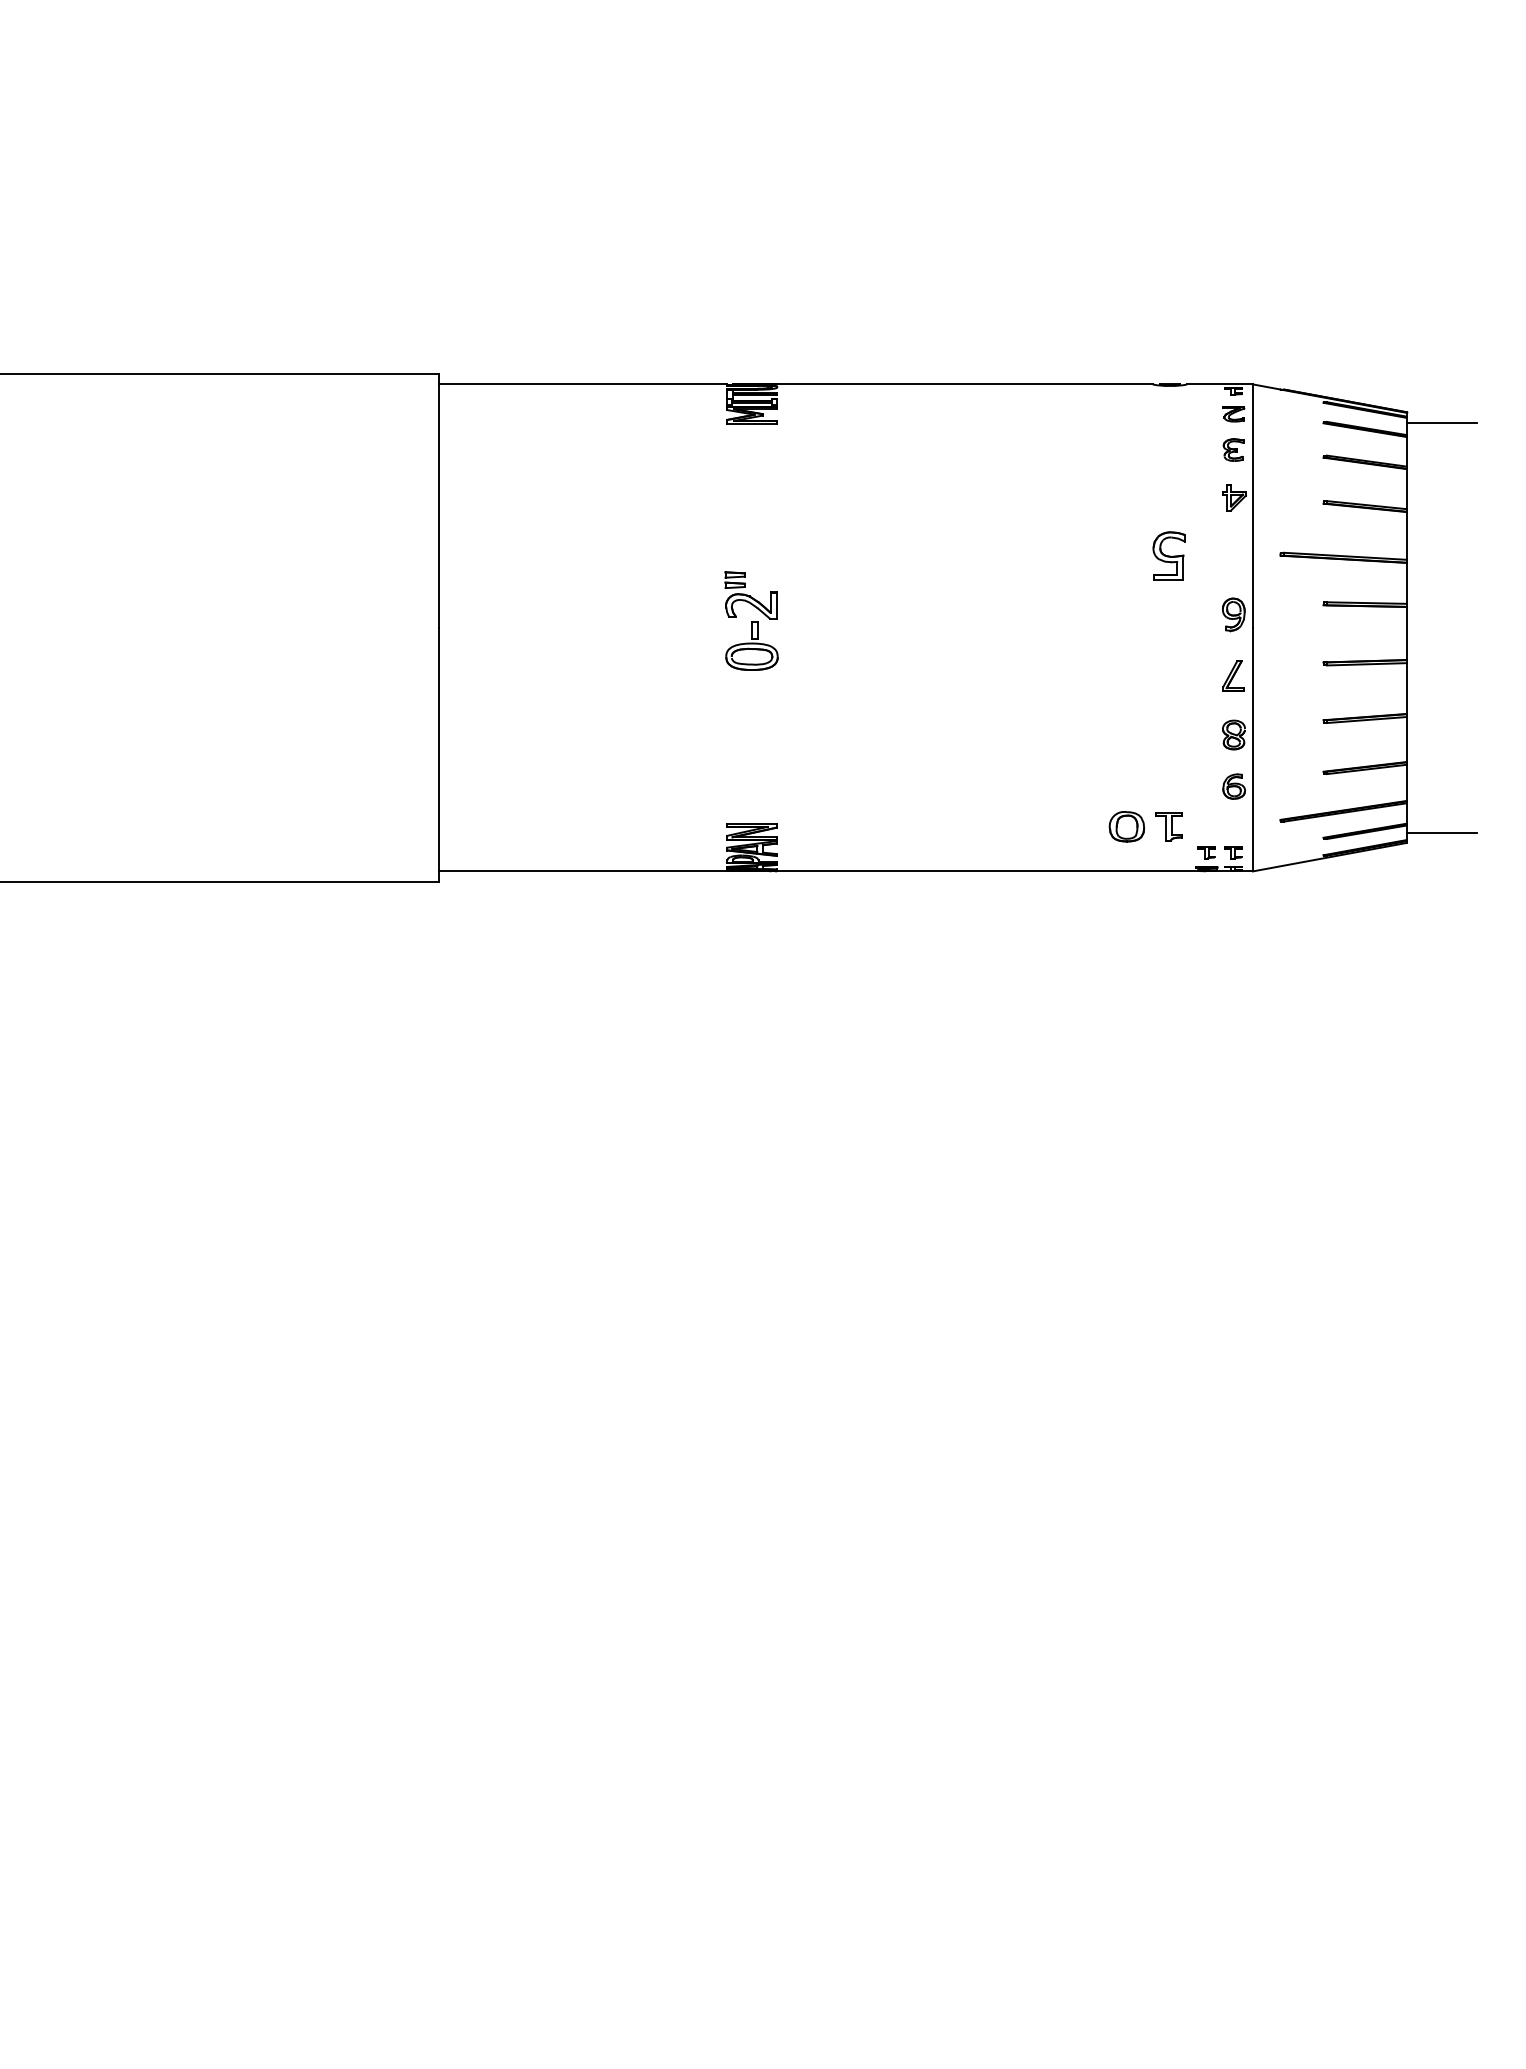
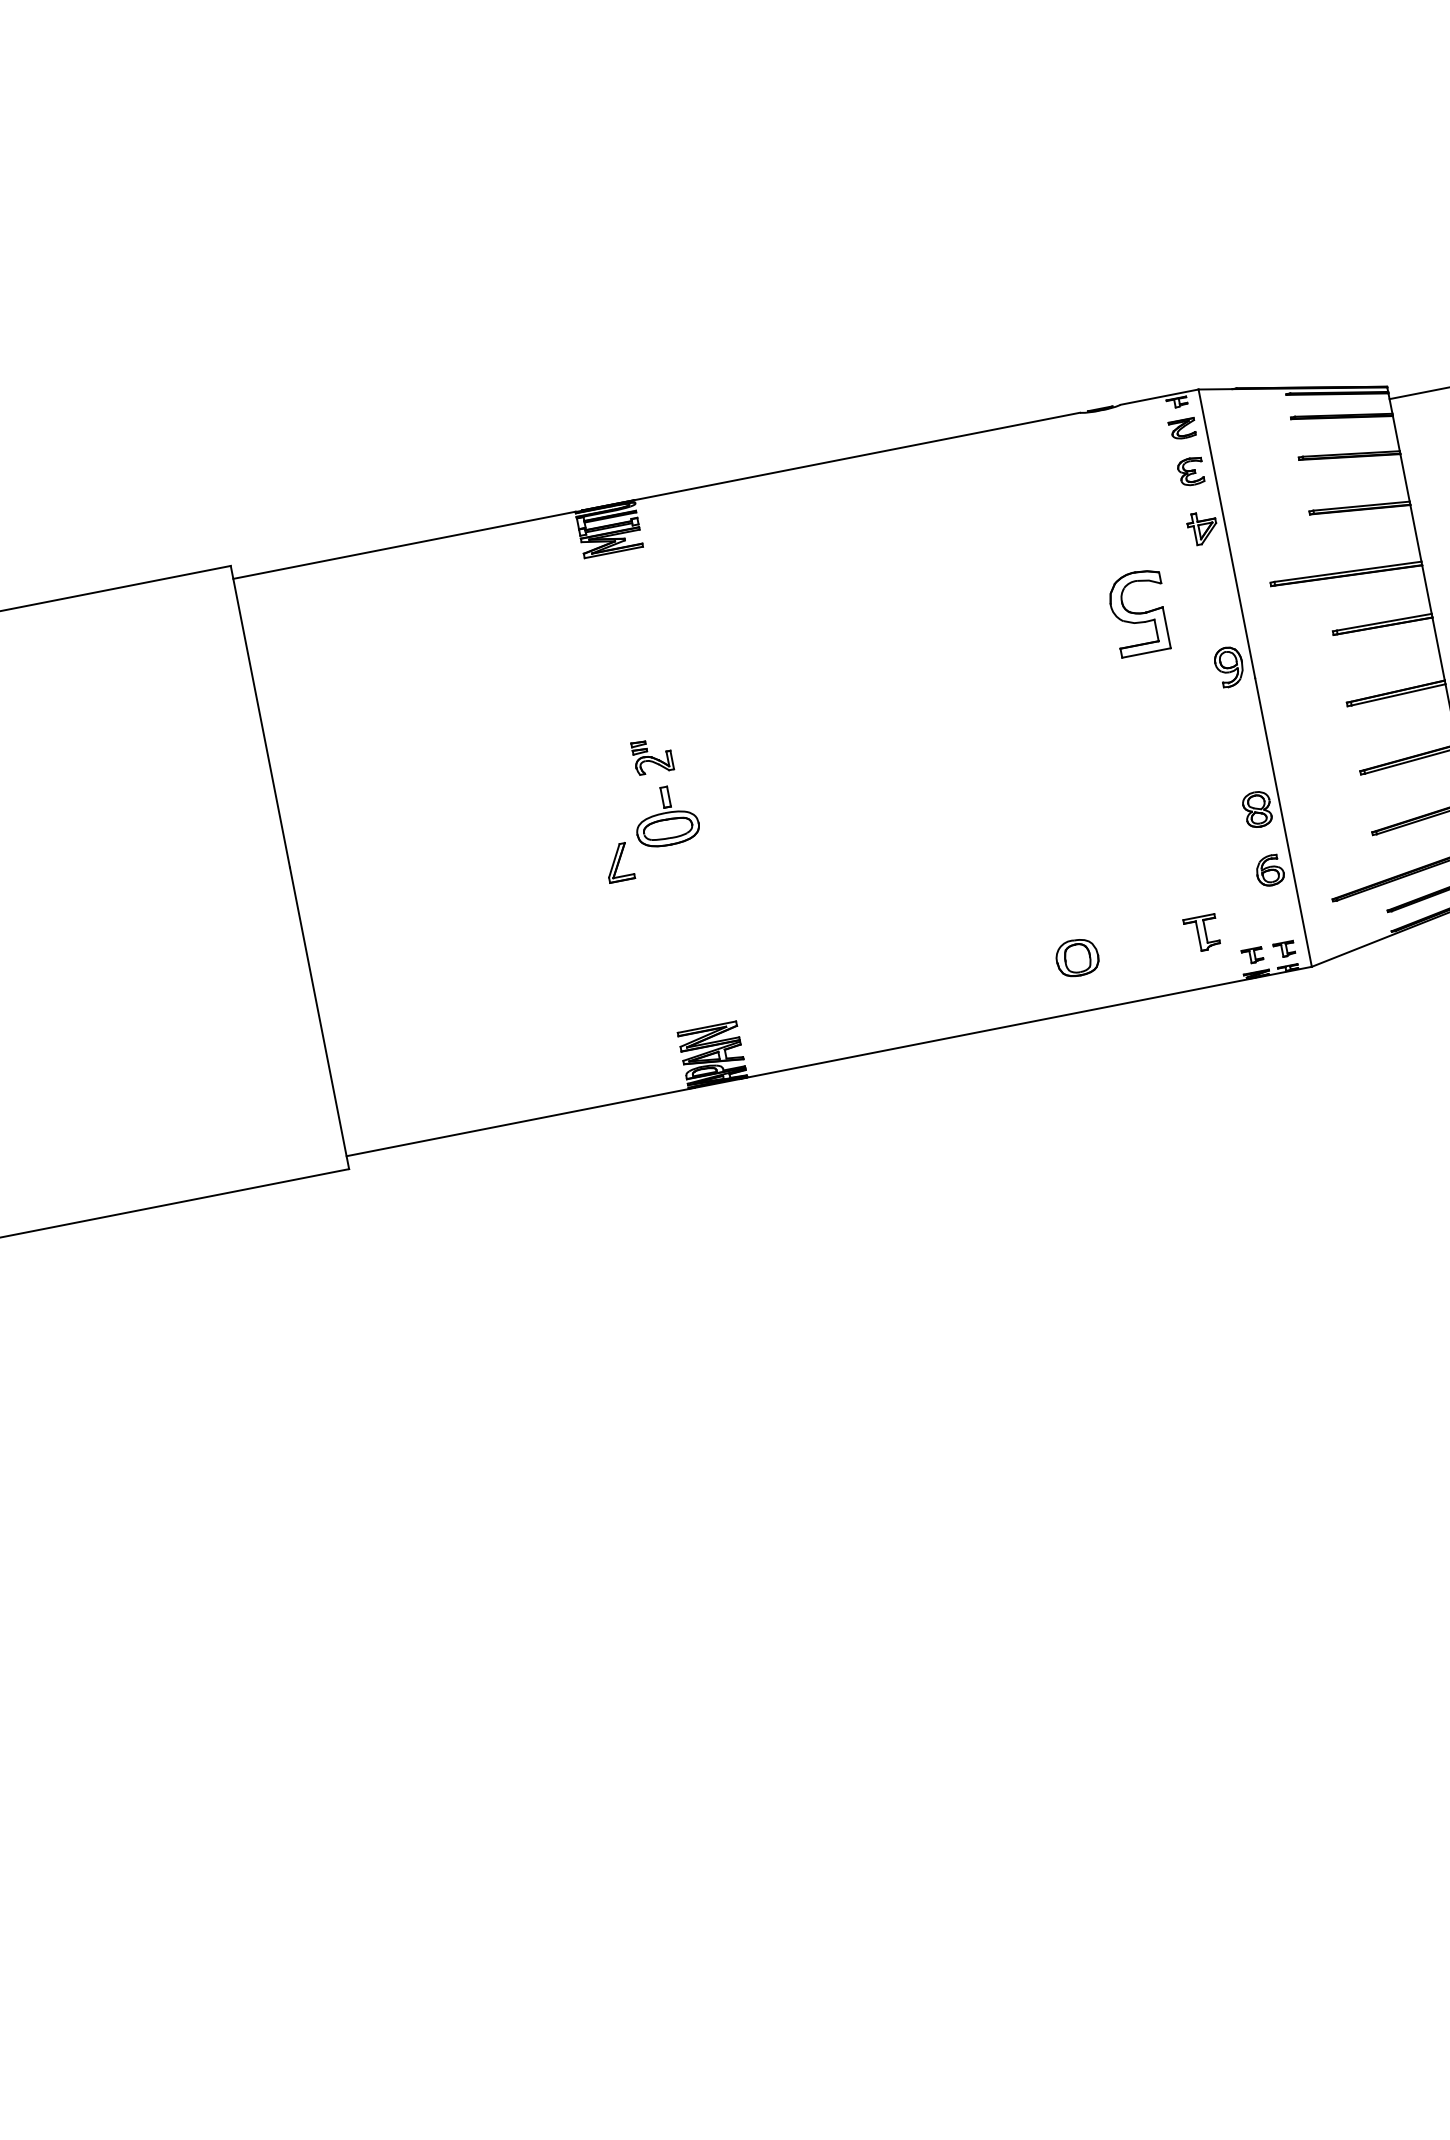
part: (1168, 555) -> (1138, 611), size x1.4
part: (750, 595) -> (652, 756), size x0.6
part: (1233, 675) -> (618, 861), moved
part: (1126, 826) -> (1076, 957), moved

